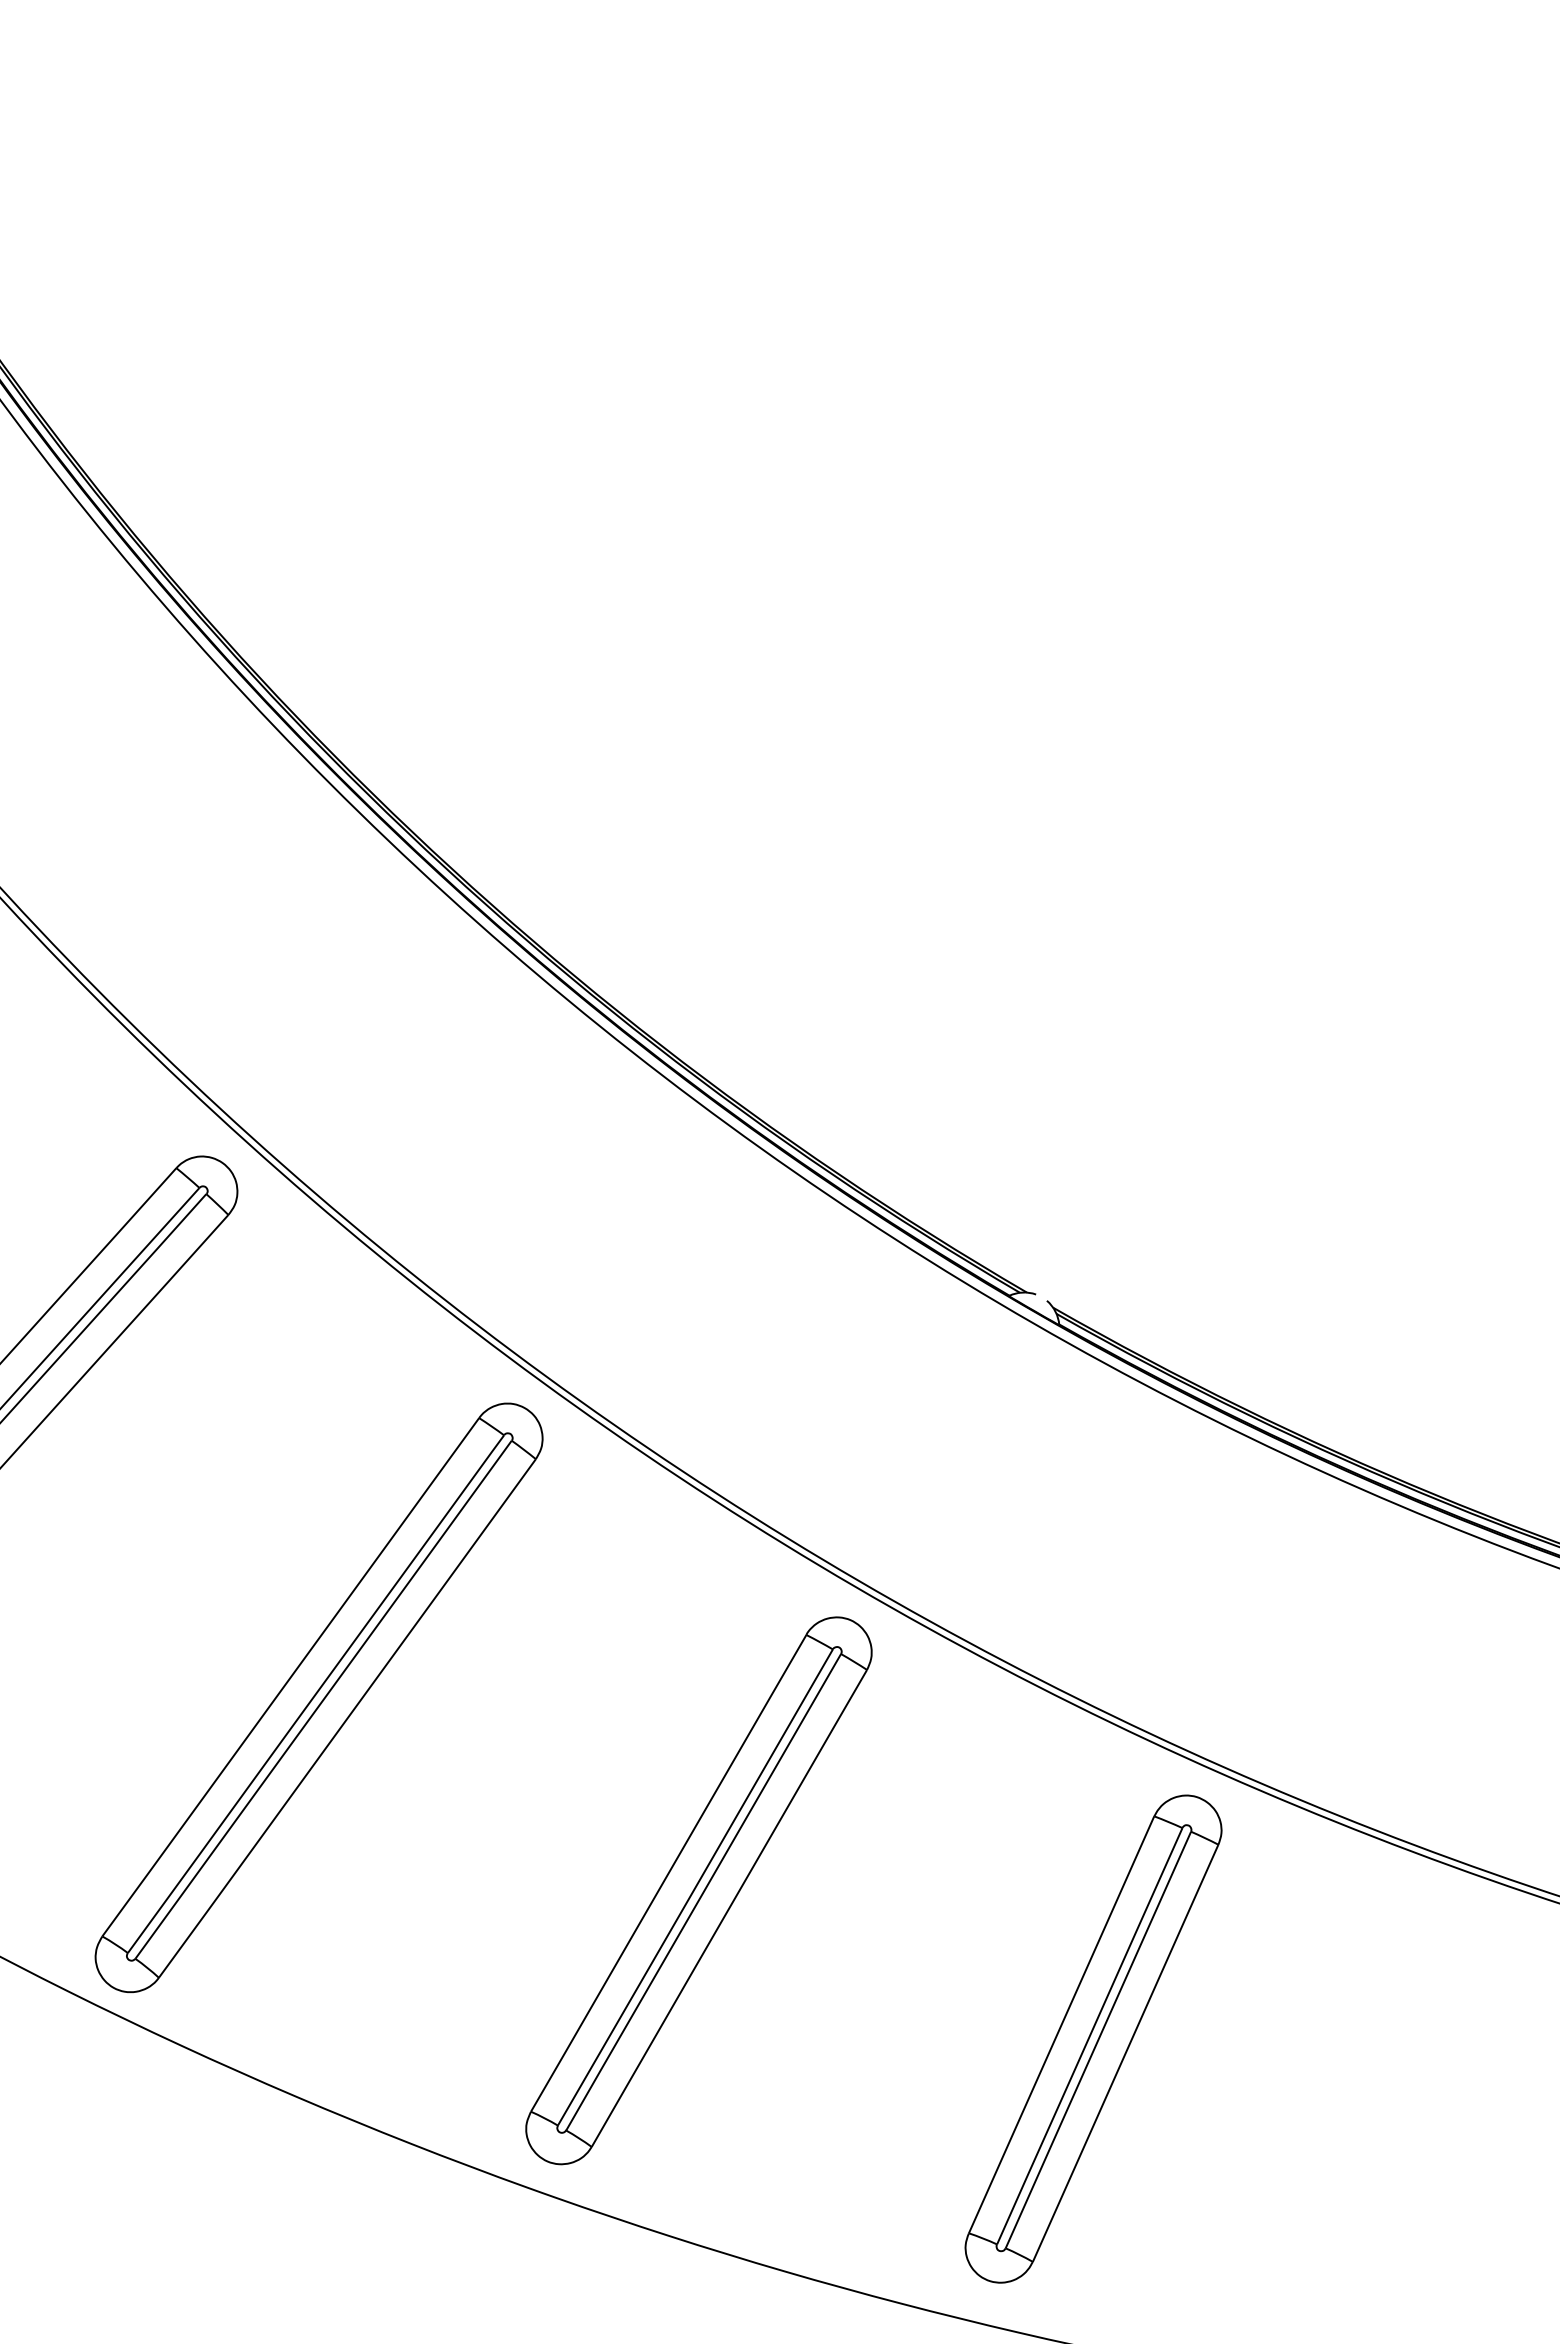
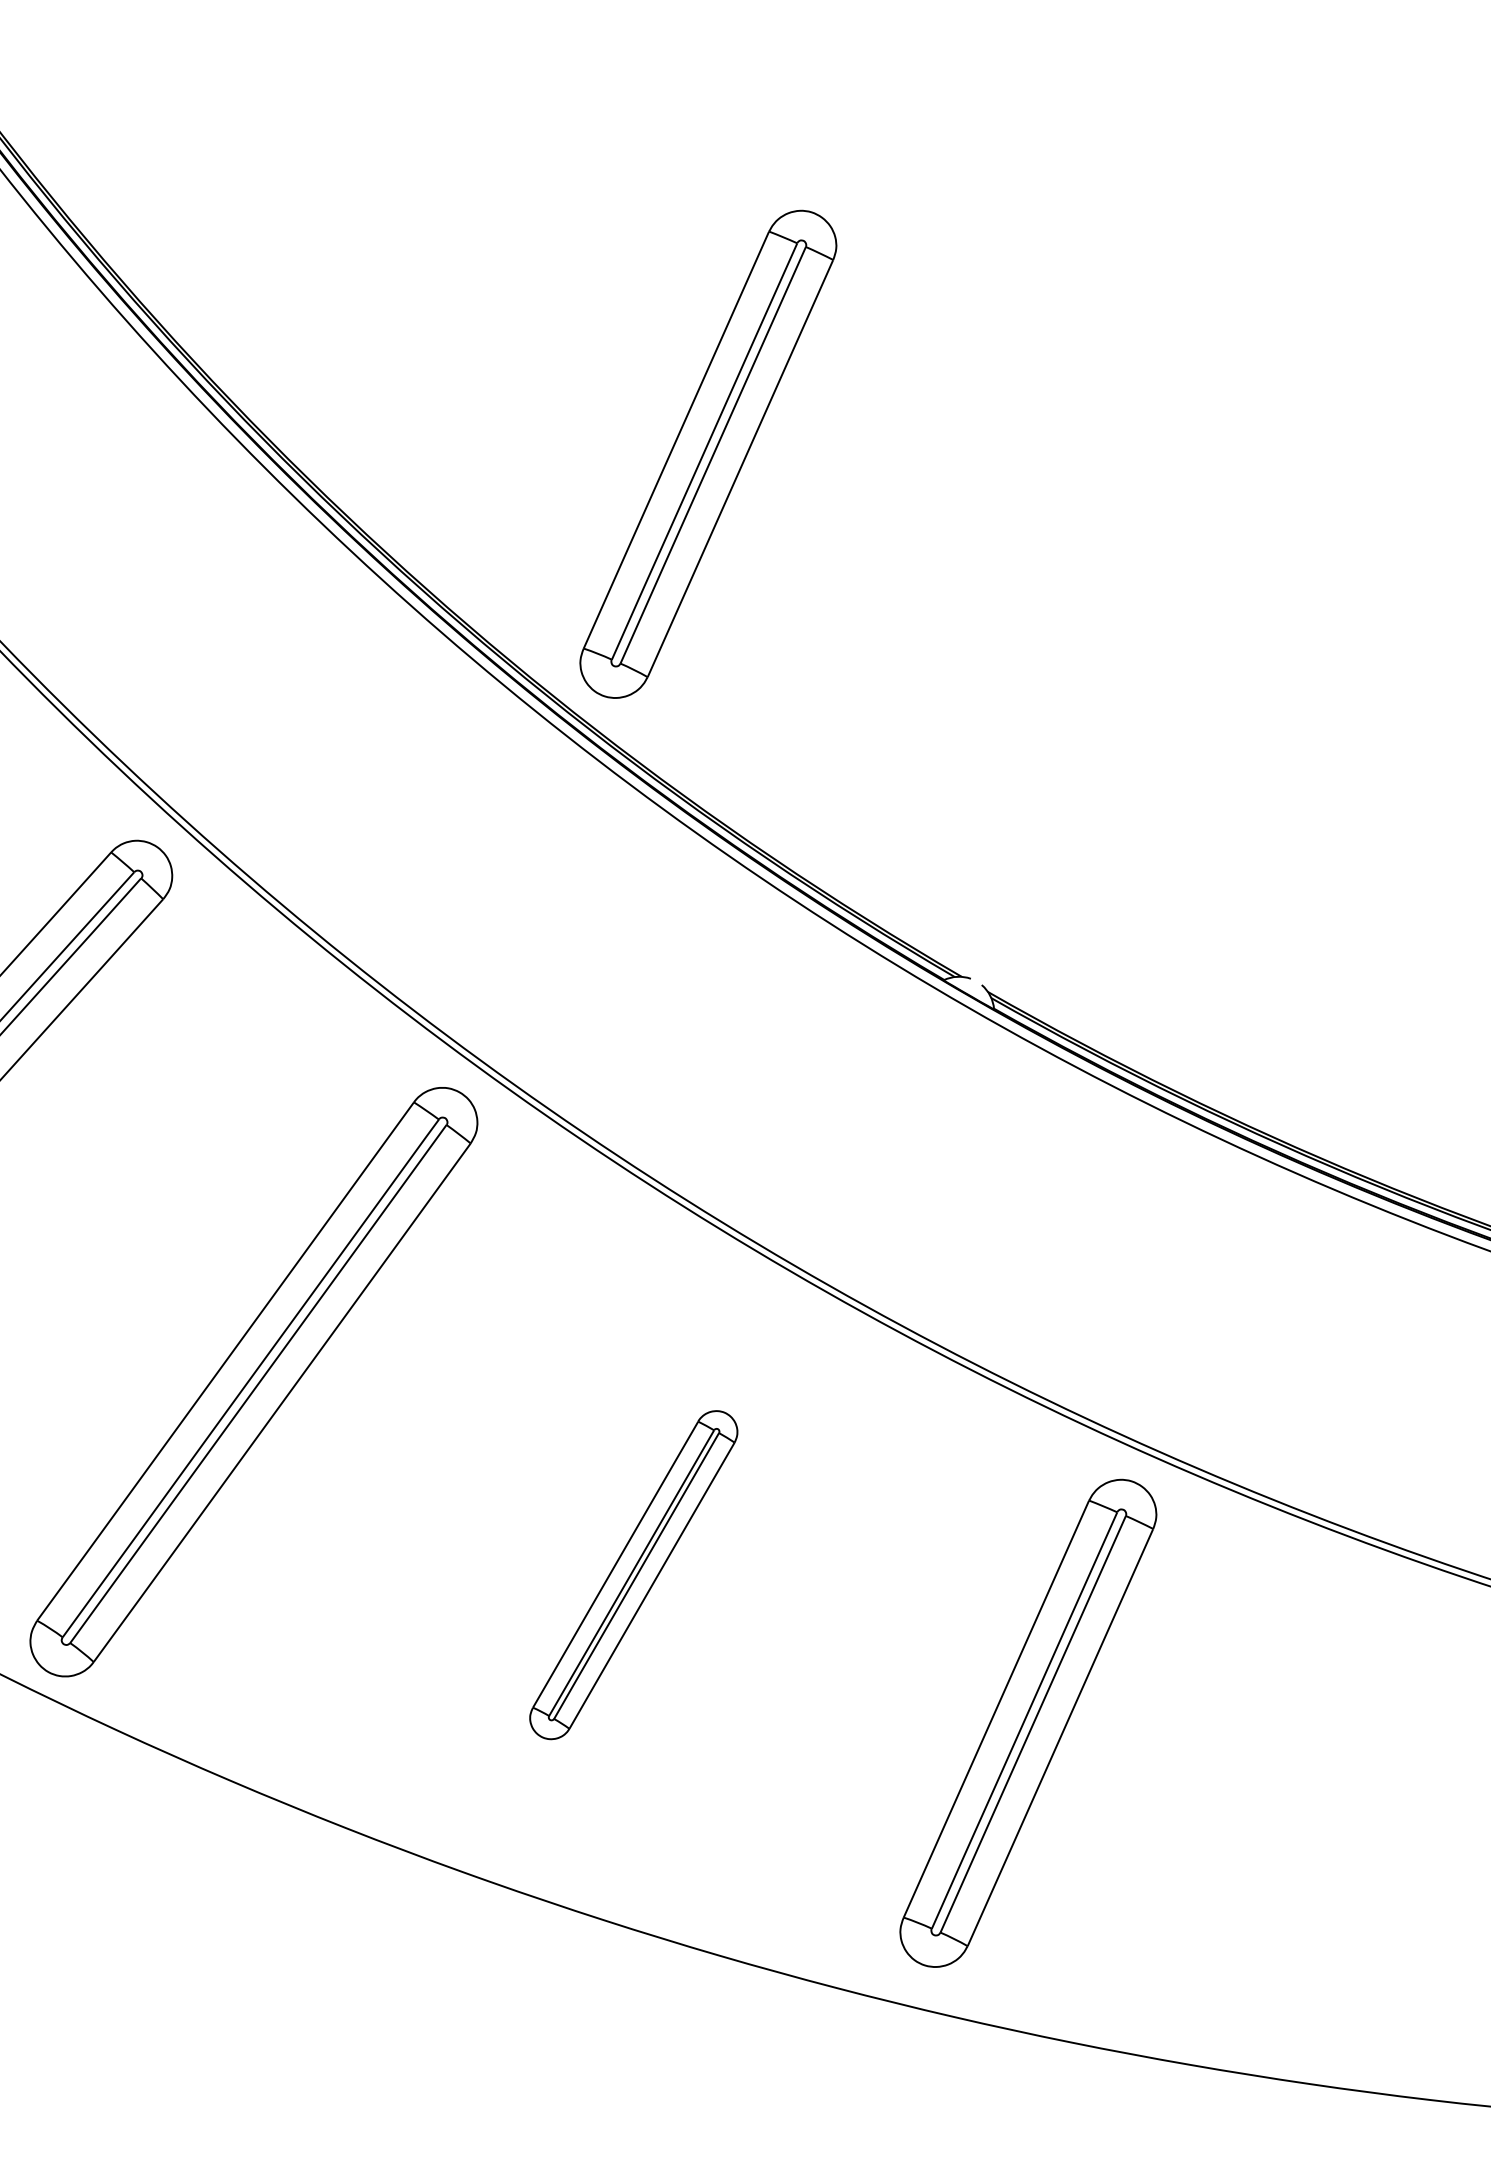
part: (773, 769) -> (708, 453), added
part: (698, 1890) -> (633, 1574), size x0.6

